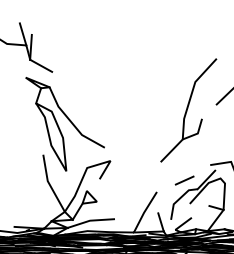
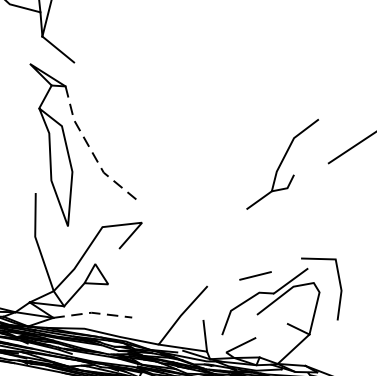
part: (188, 110) -> (282, 164), size x0.6
line: (71, 122) -> (90, 149), solid -> dashed
line: (90, 220) -> (92, 312), solid -> dashed

